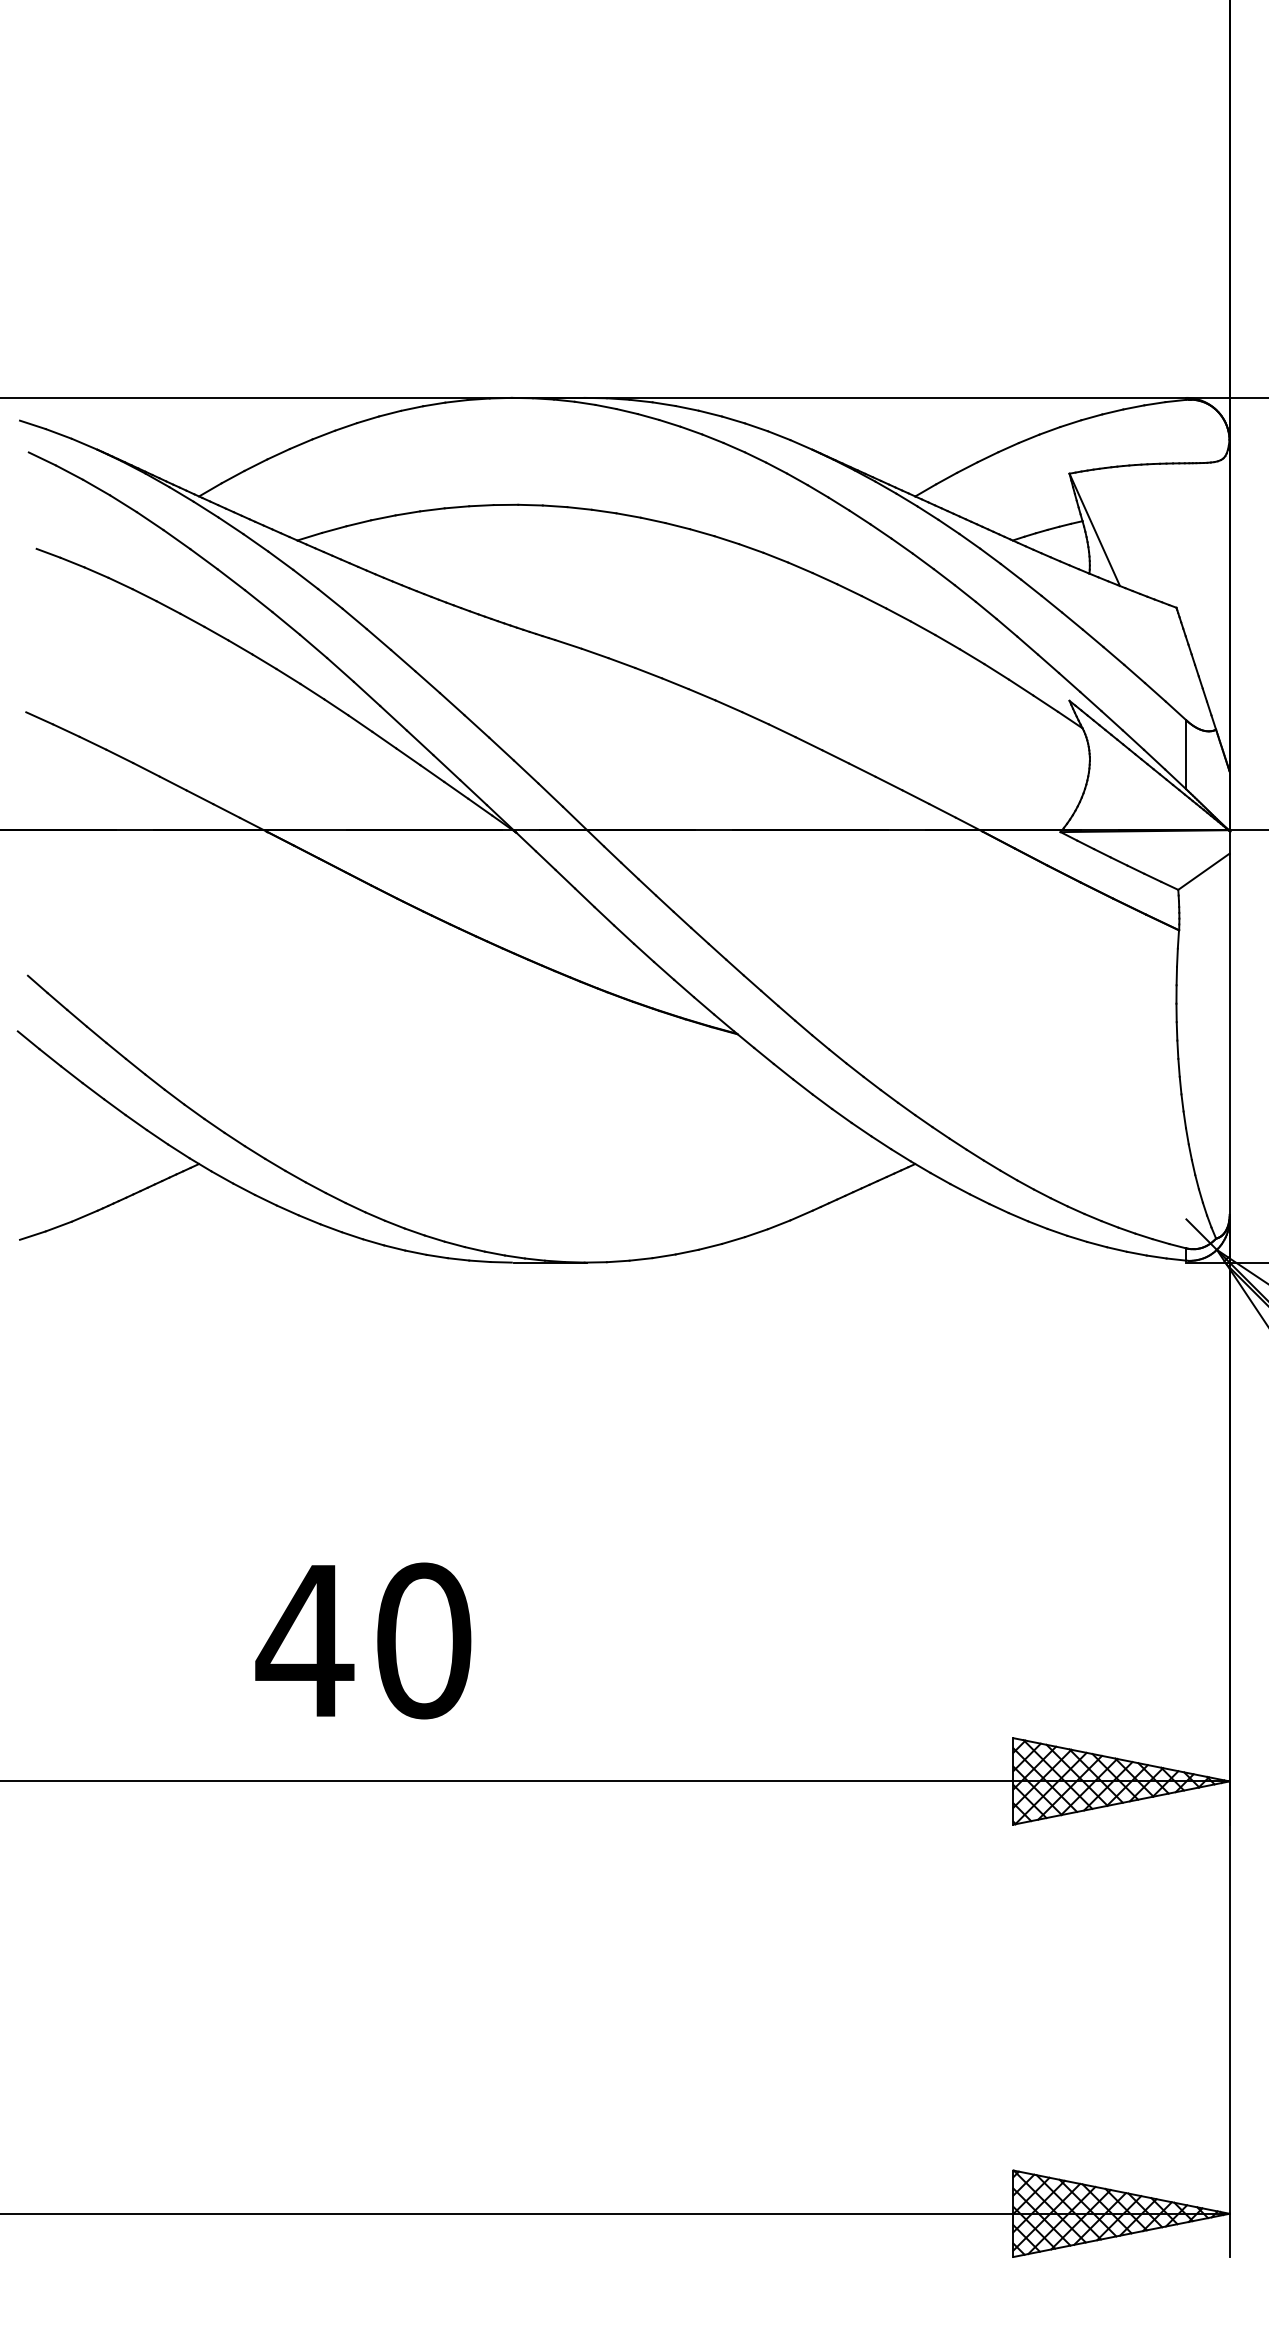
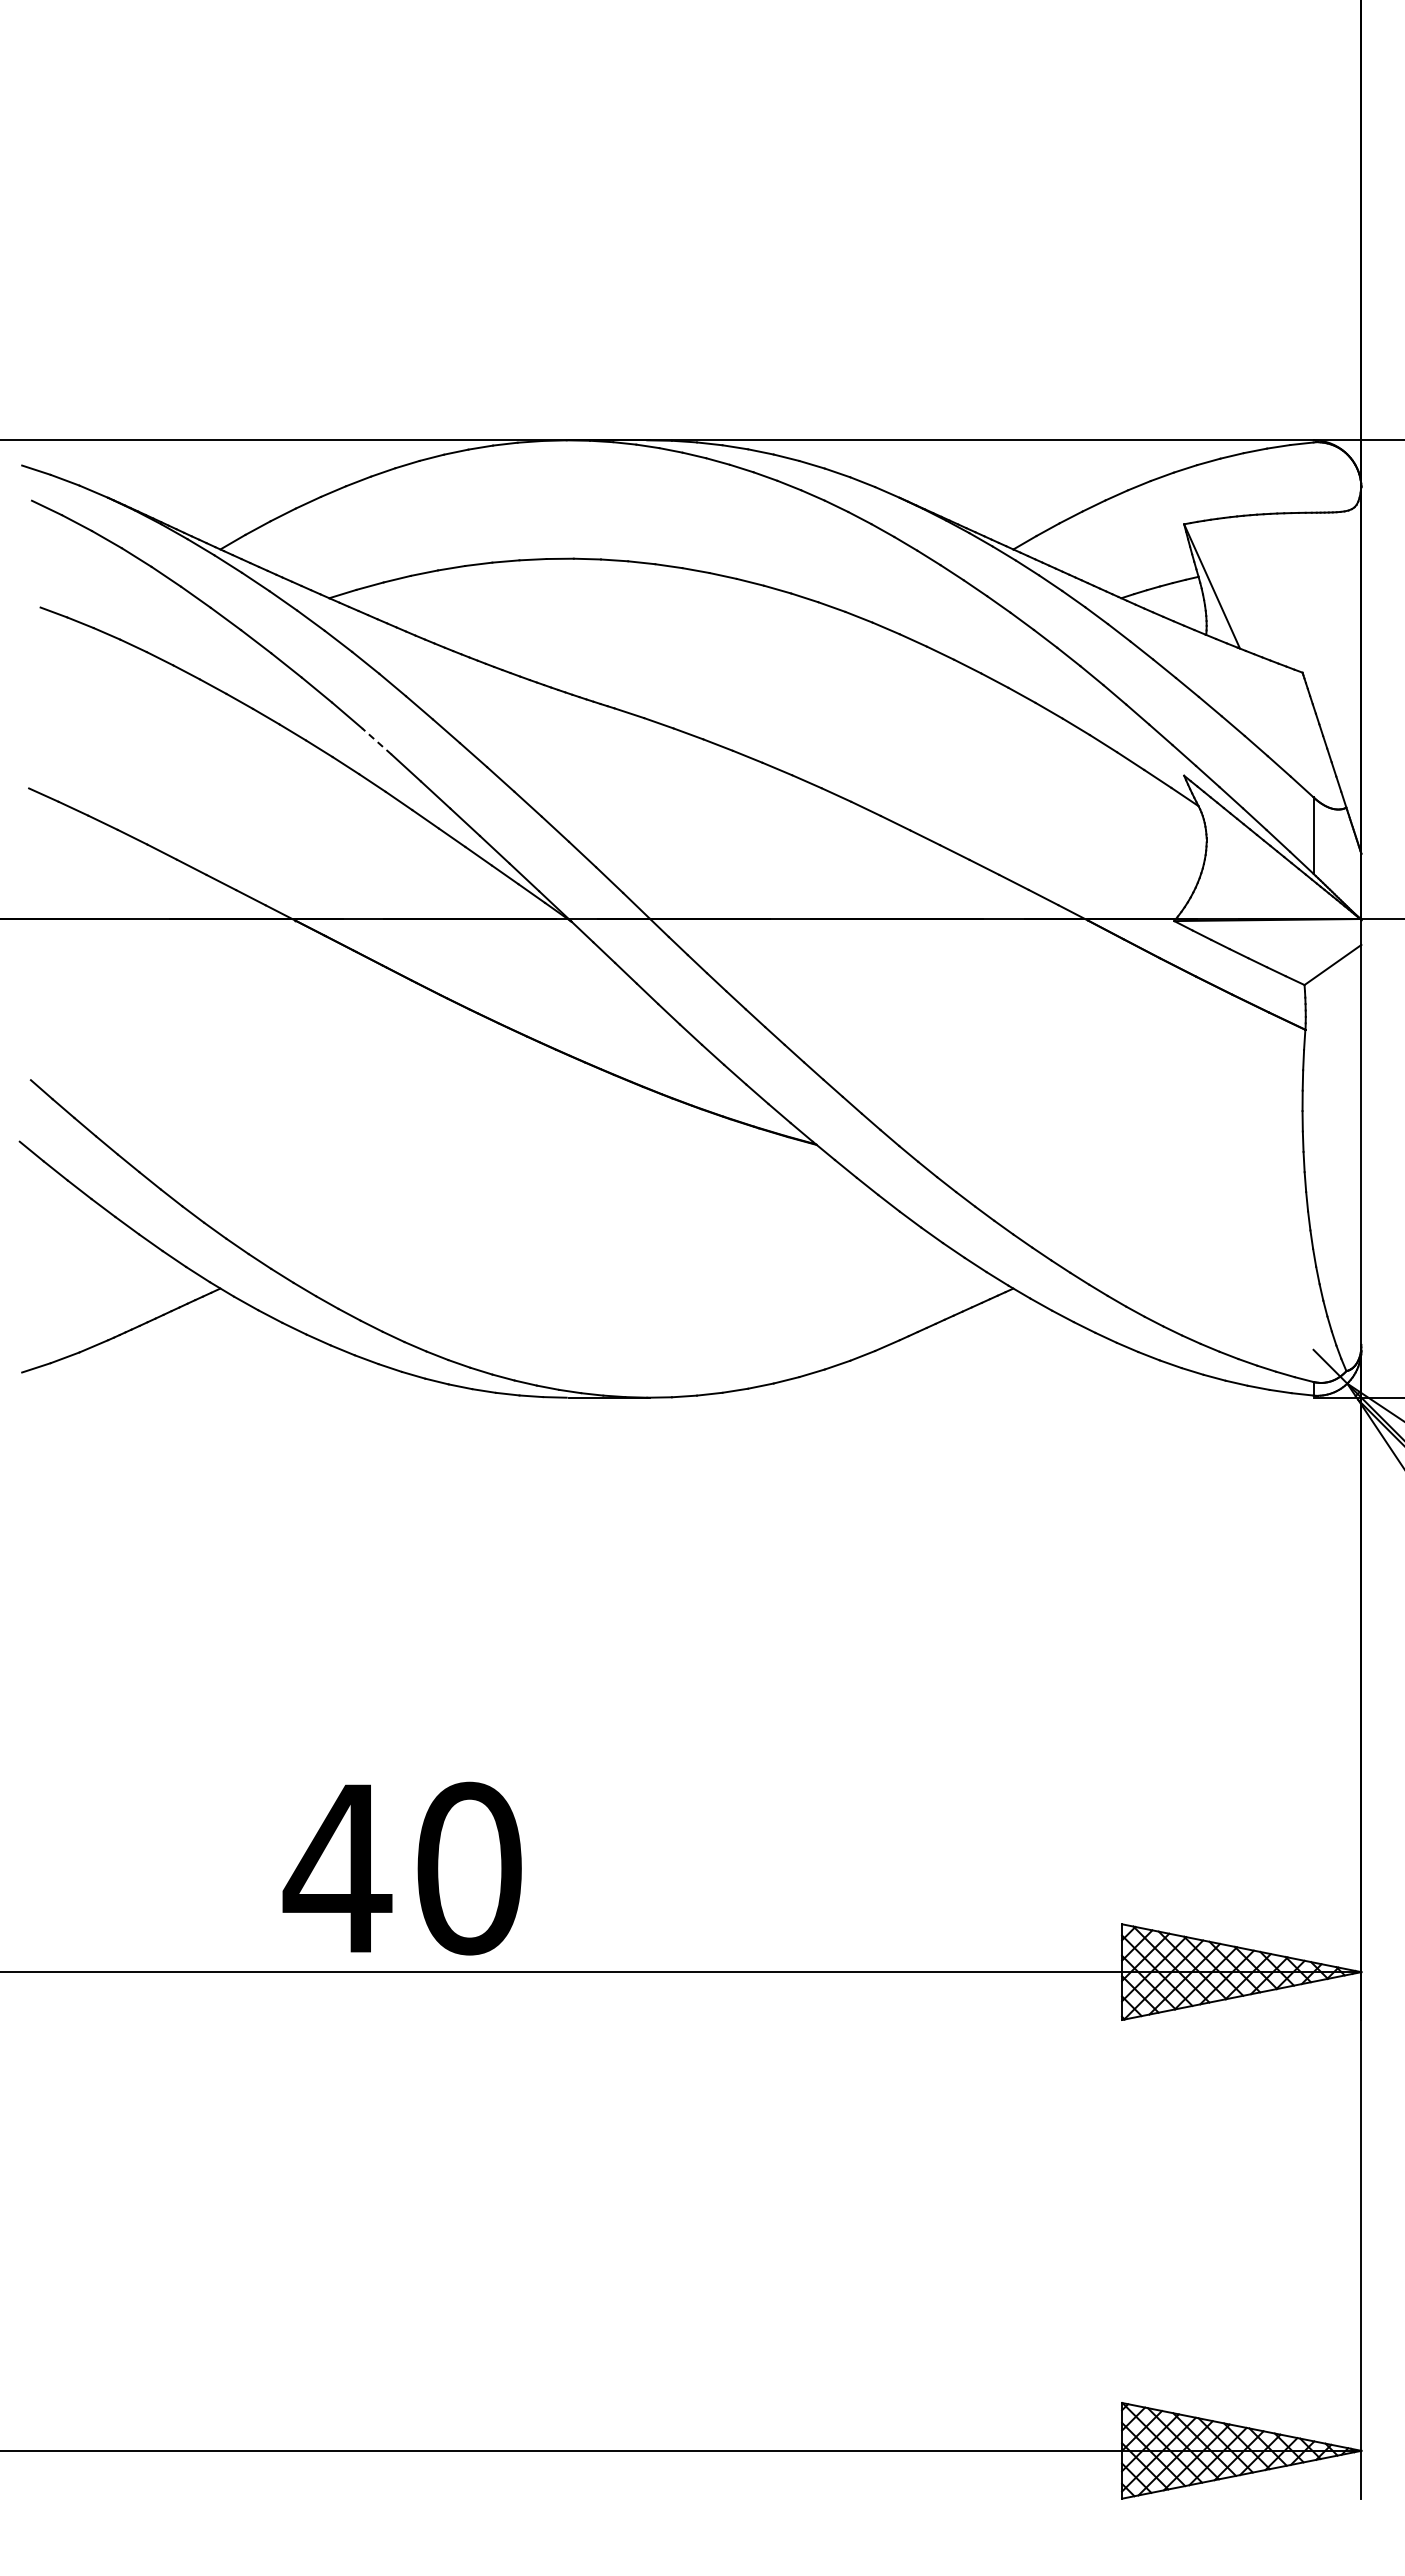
line: (340, 669) -> (376, 741), solid -> dashed
text: (362, 1640) -> (401, 1868), moved

